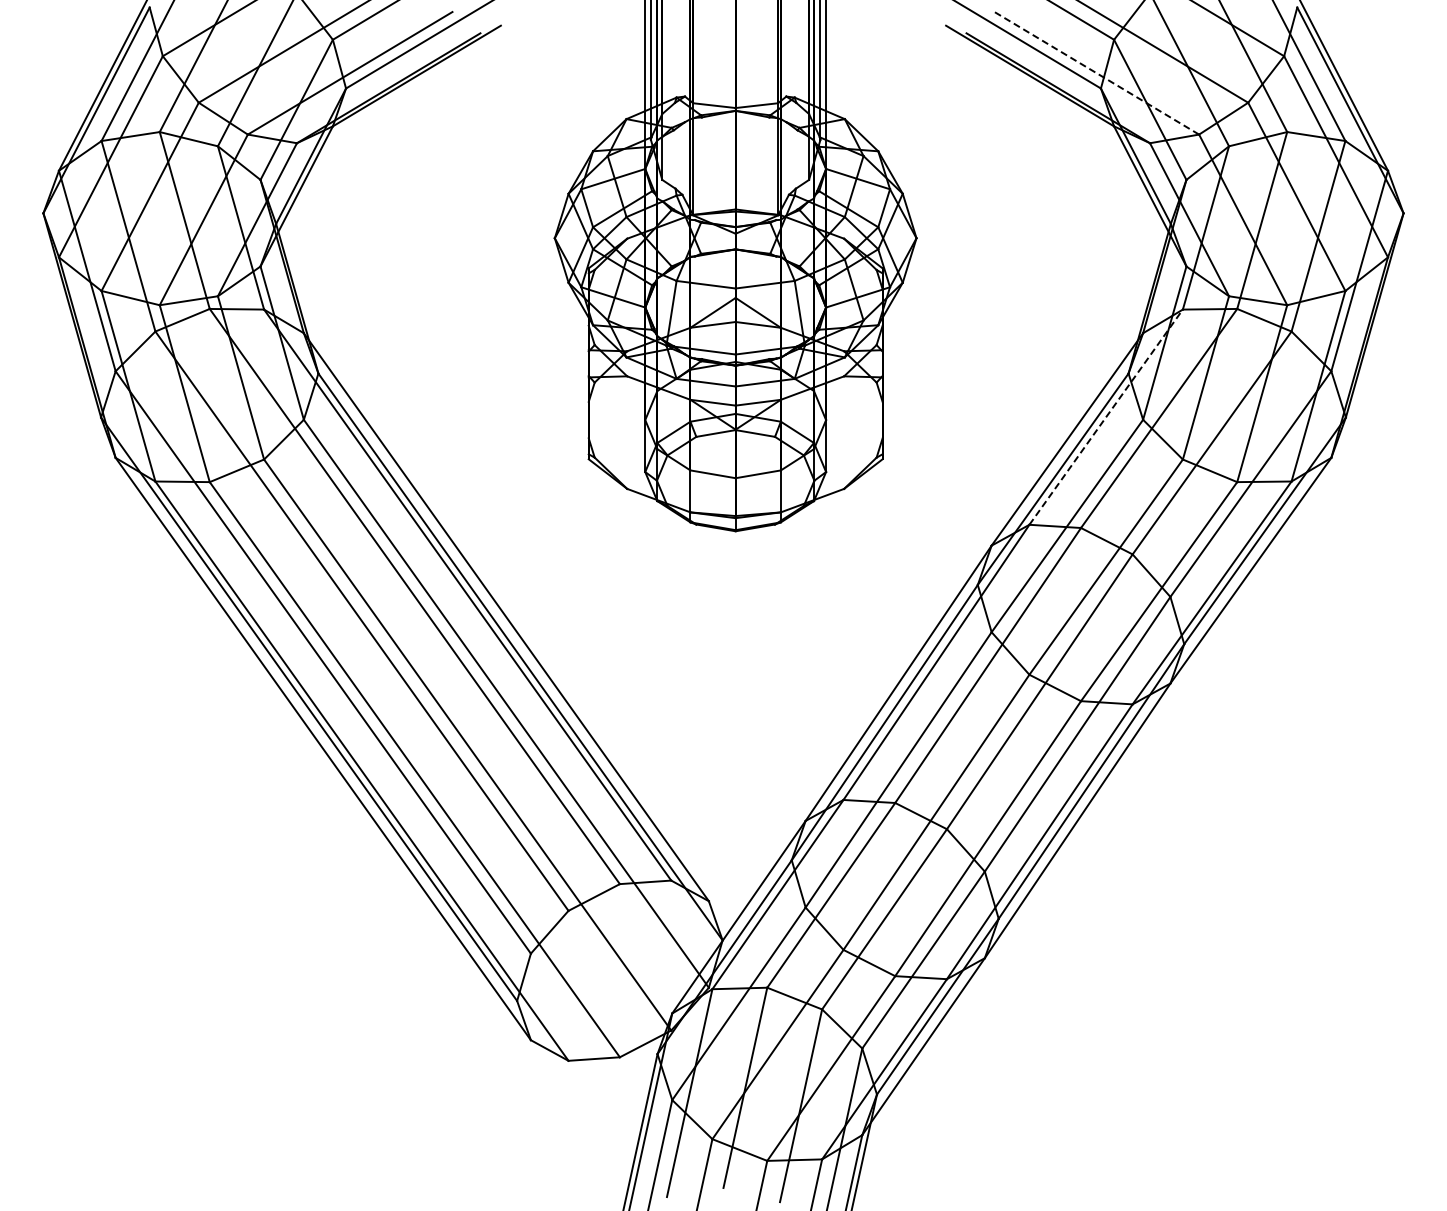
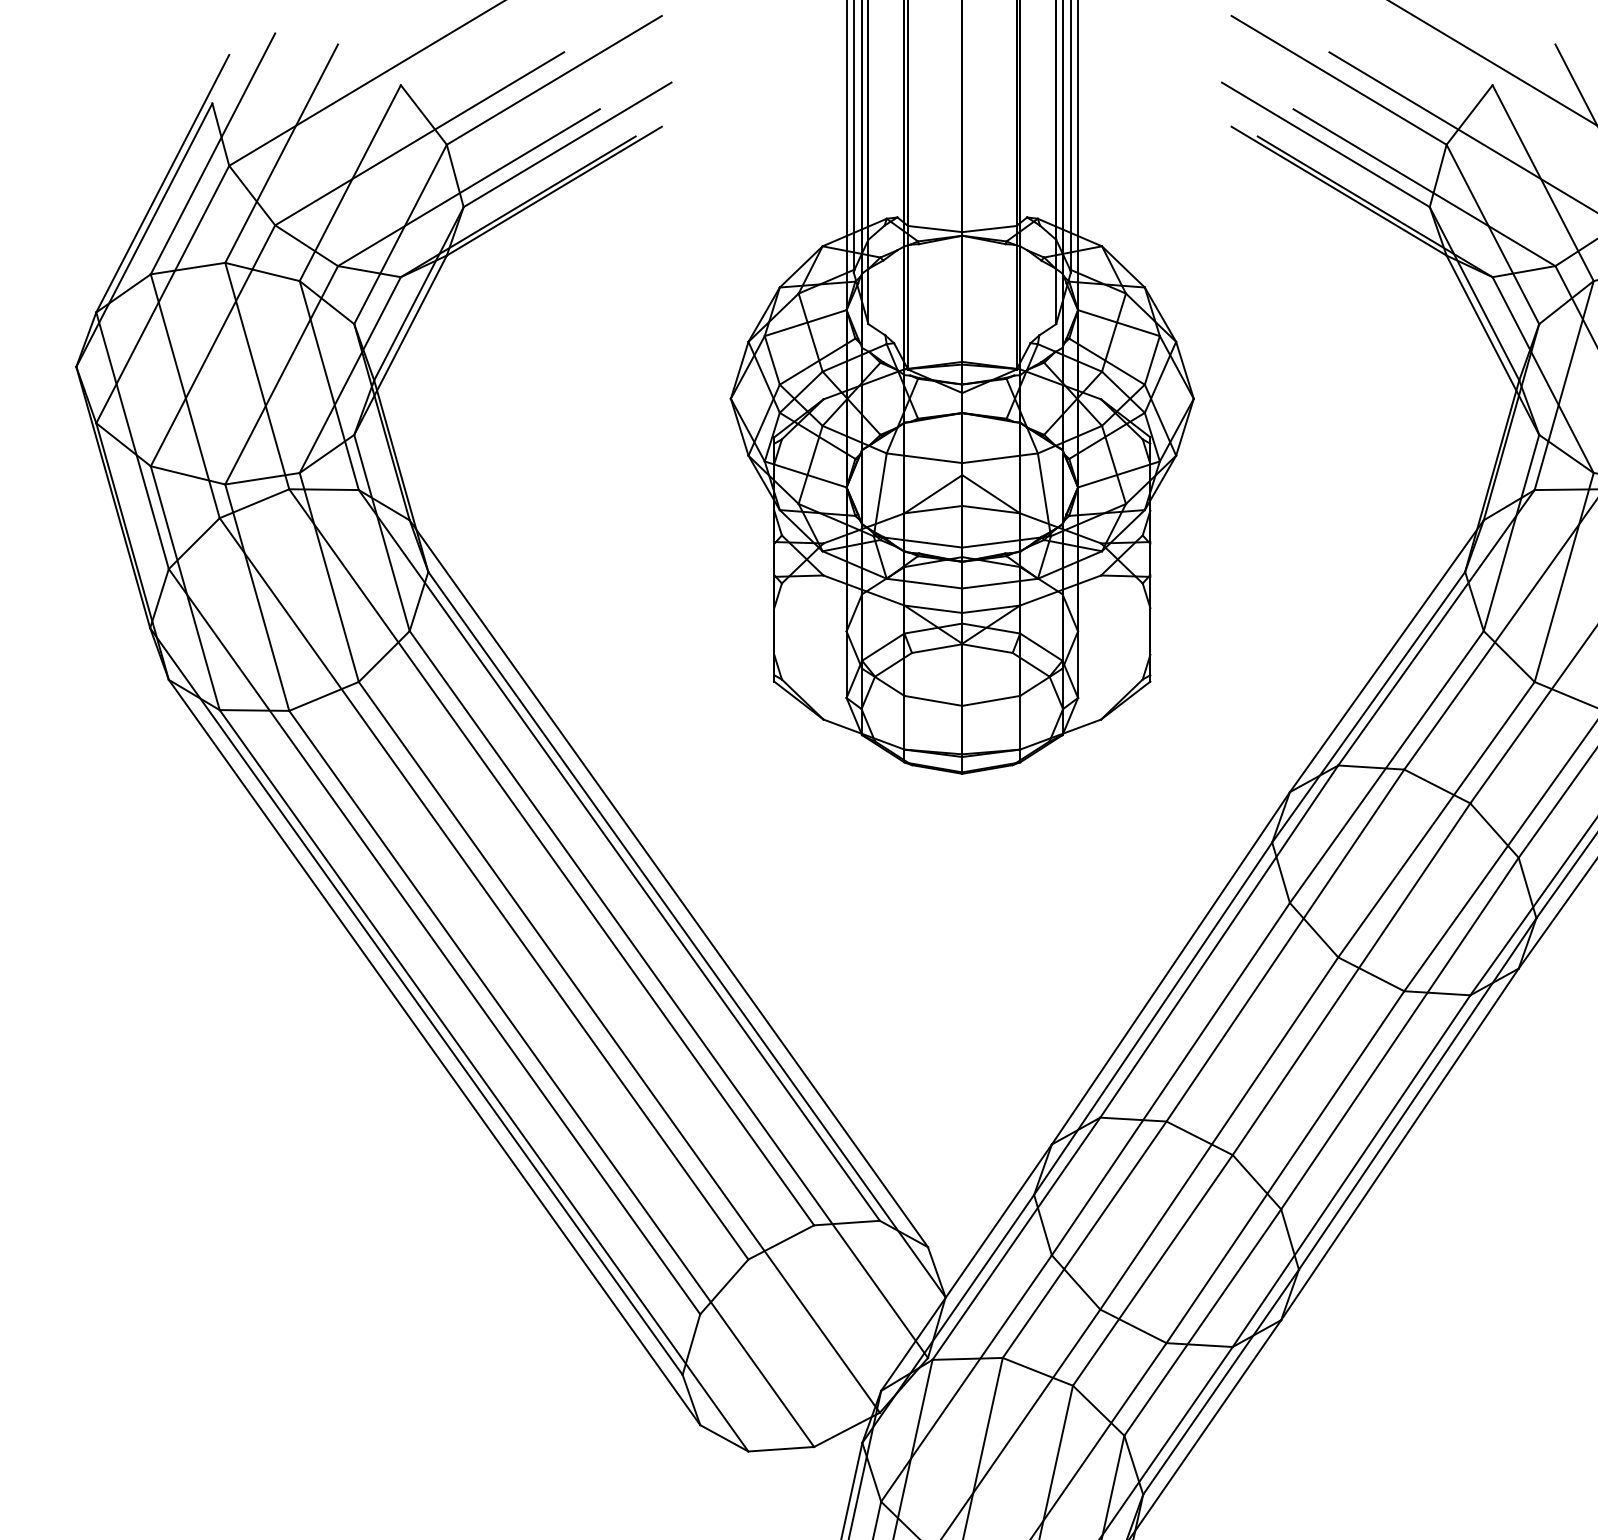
line: (1096, 73) -> (1424, 187), dashed -> solid
line: (1106, 416) -> (1436, 626), dashed -> solid

